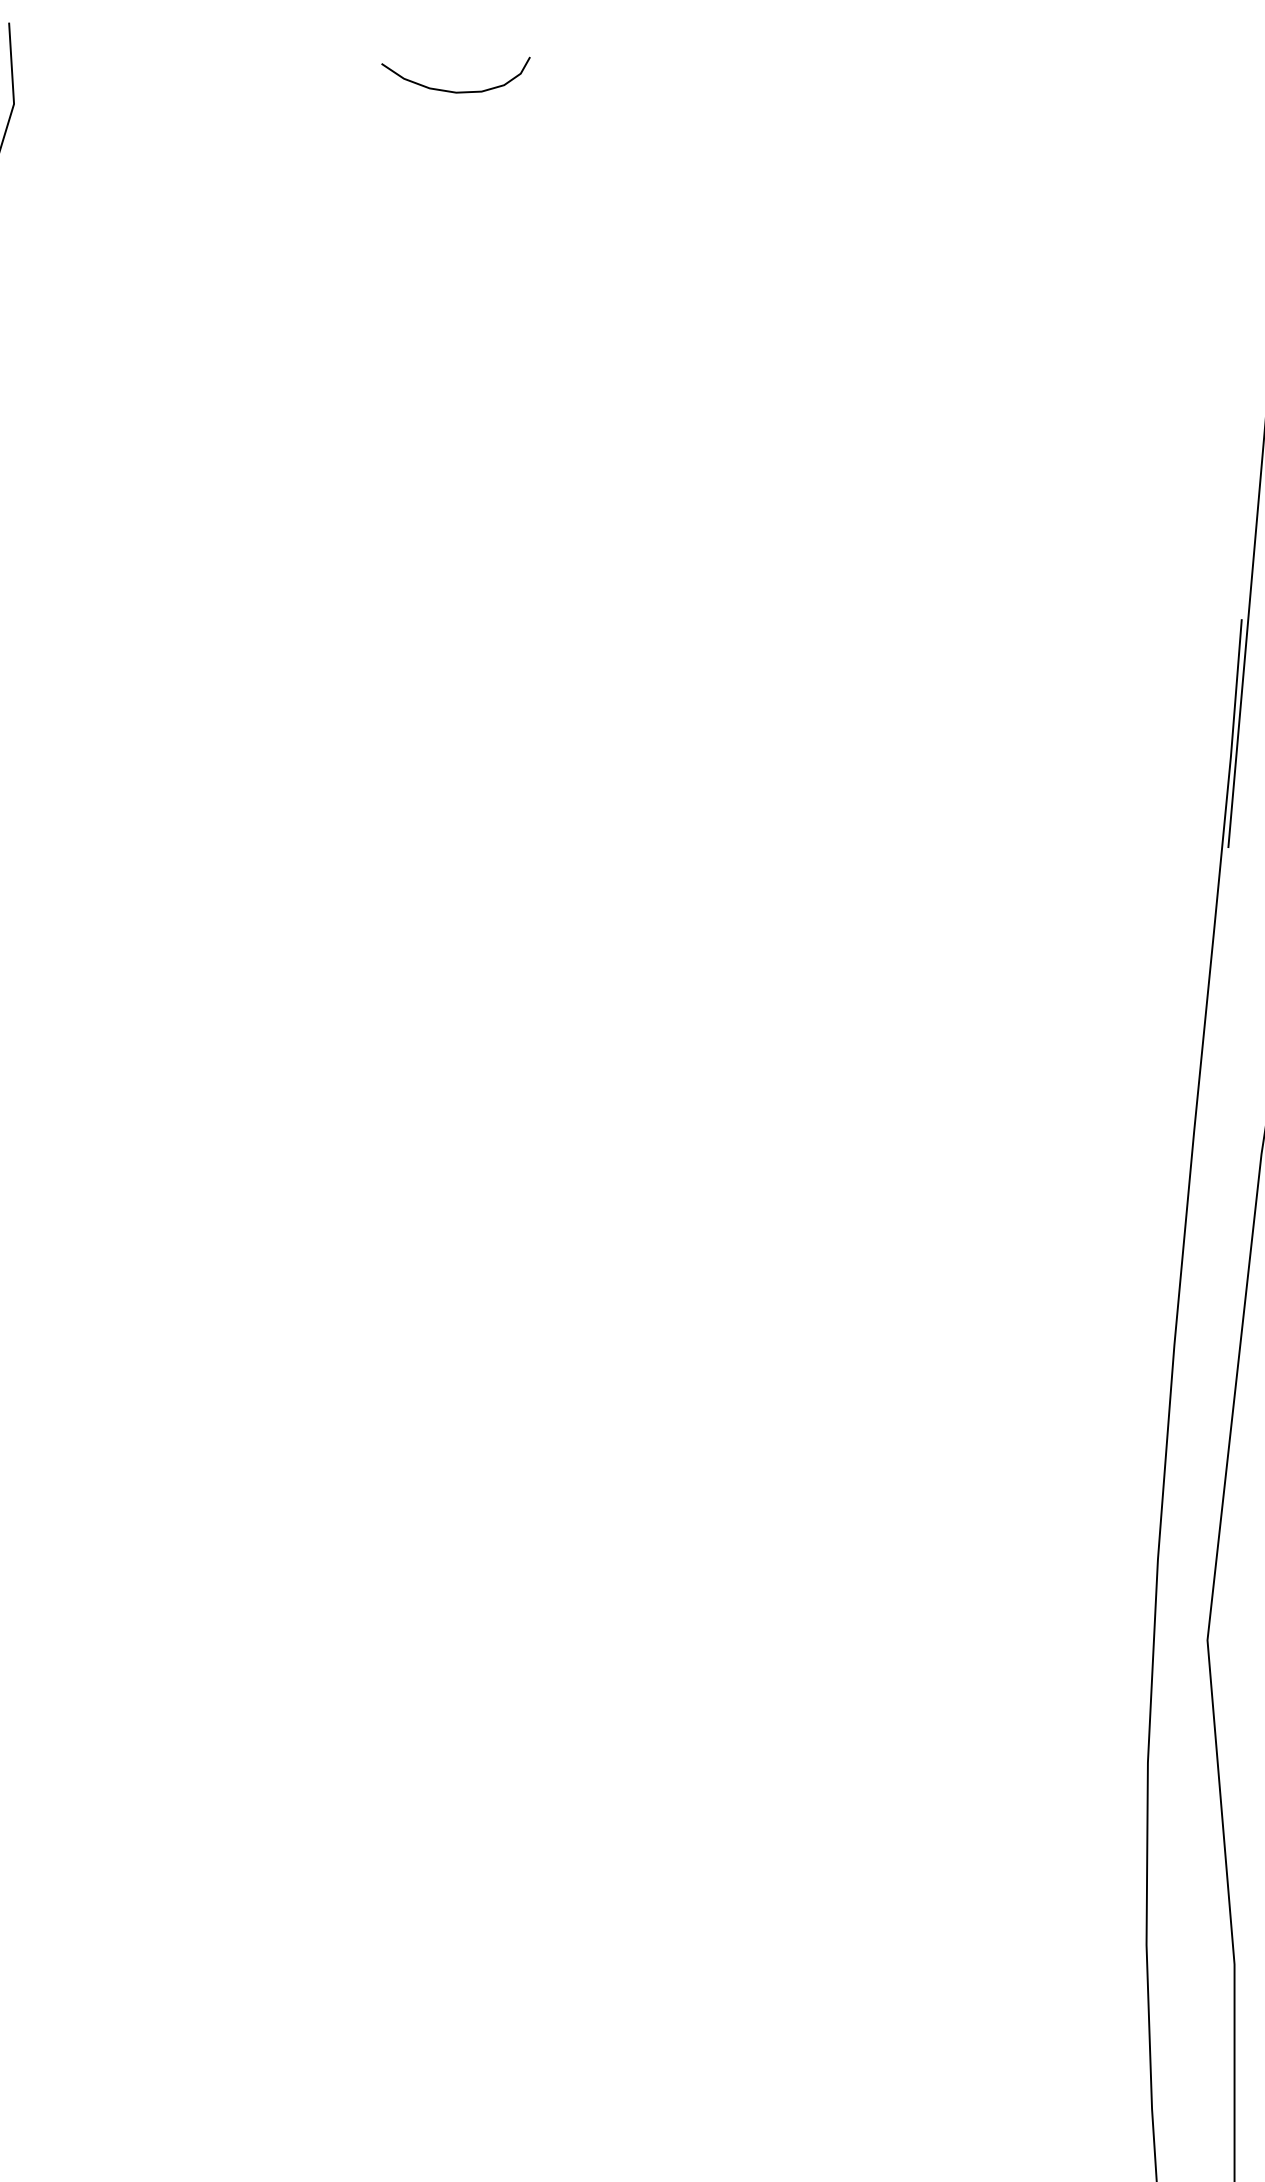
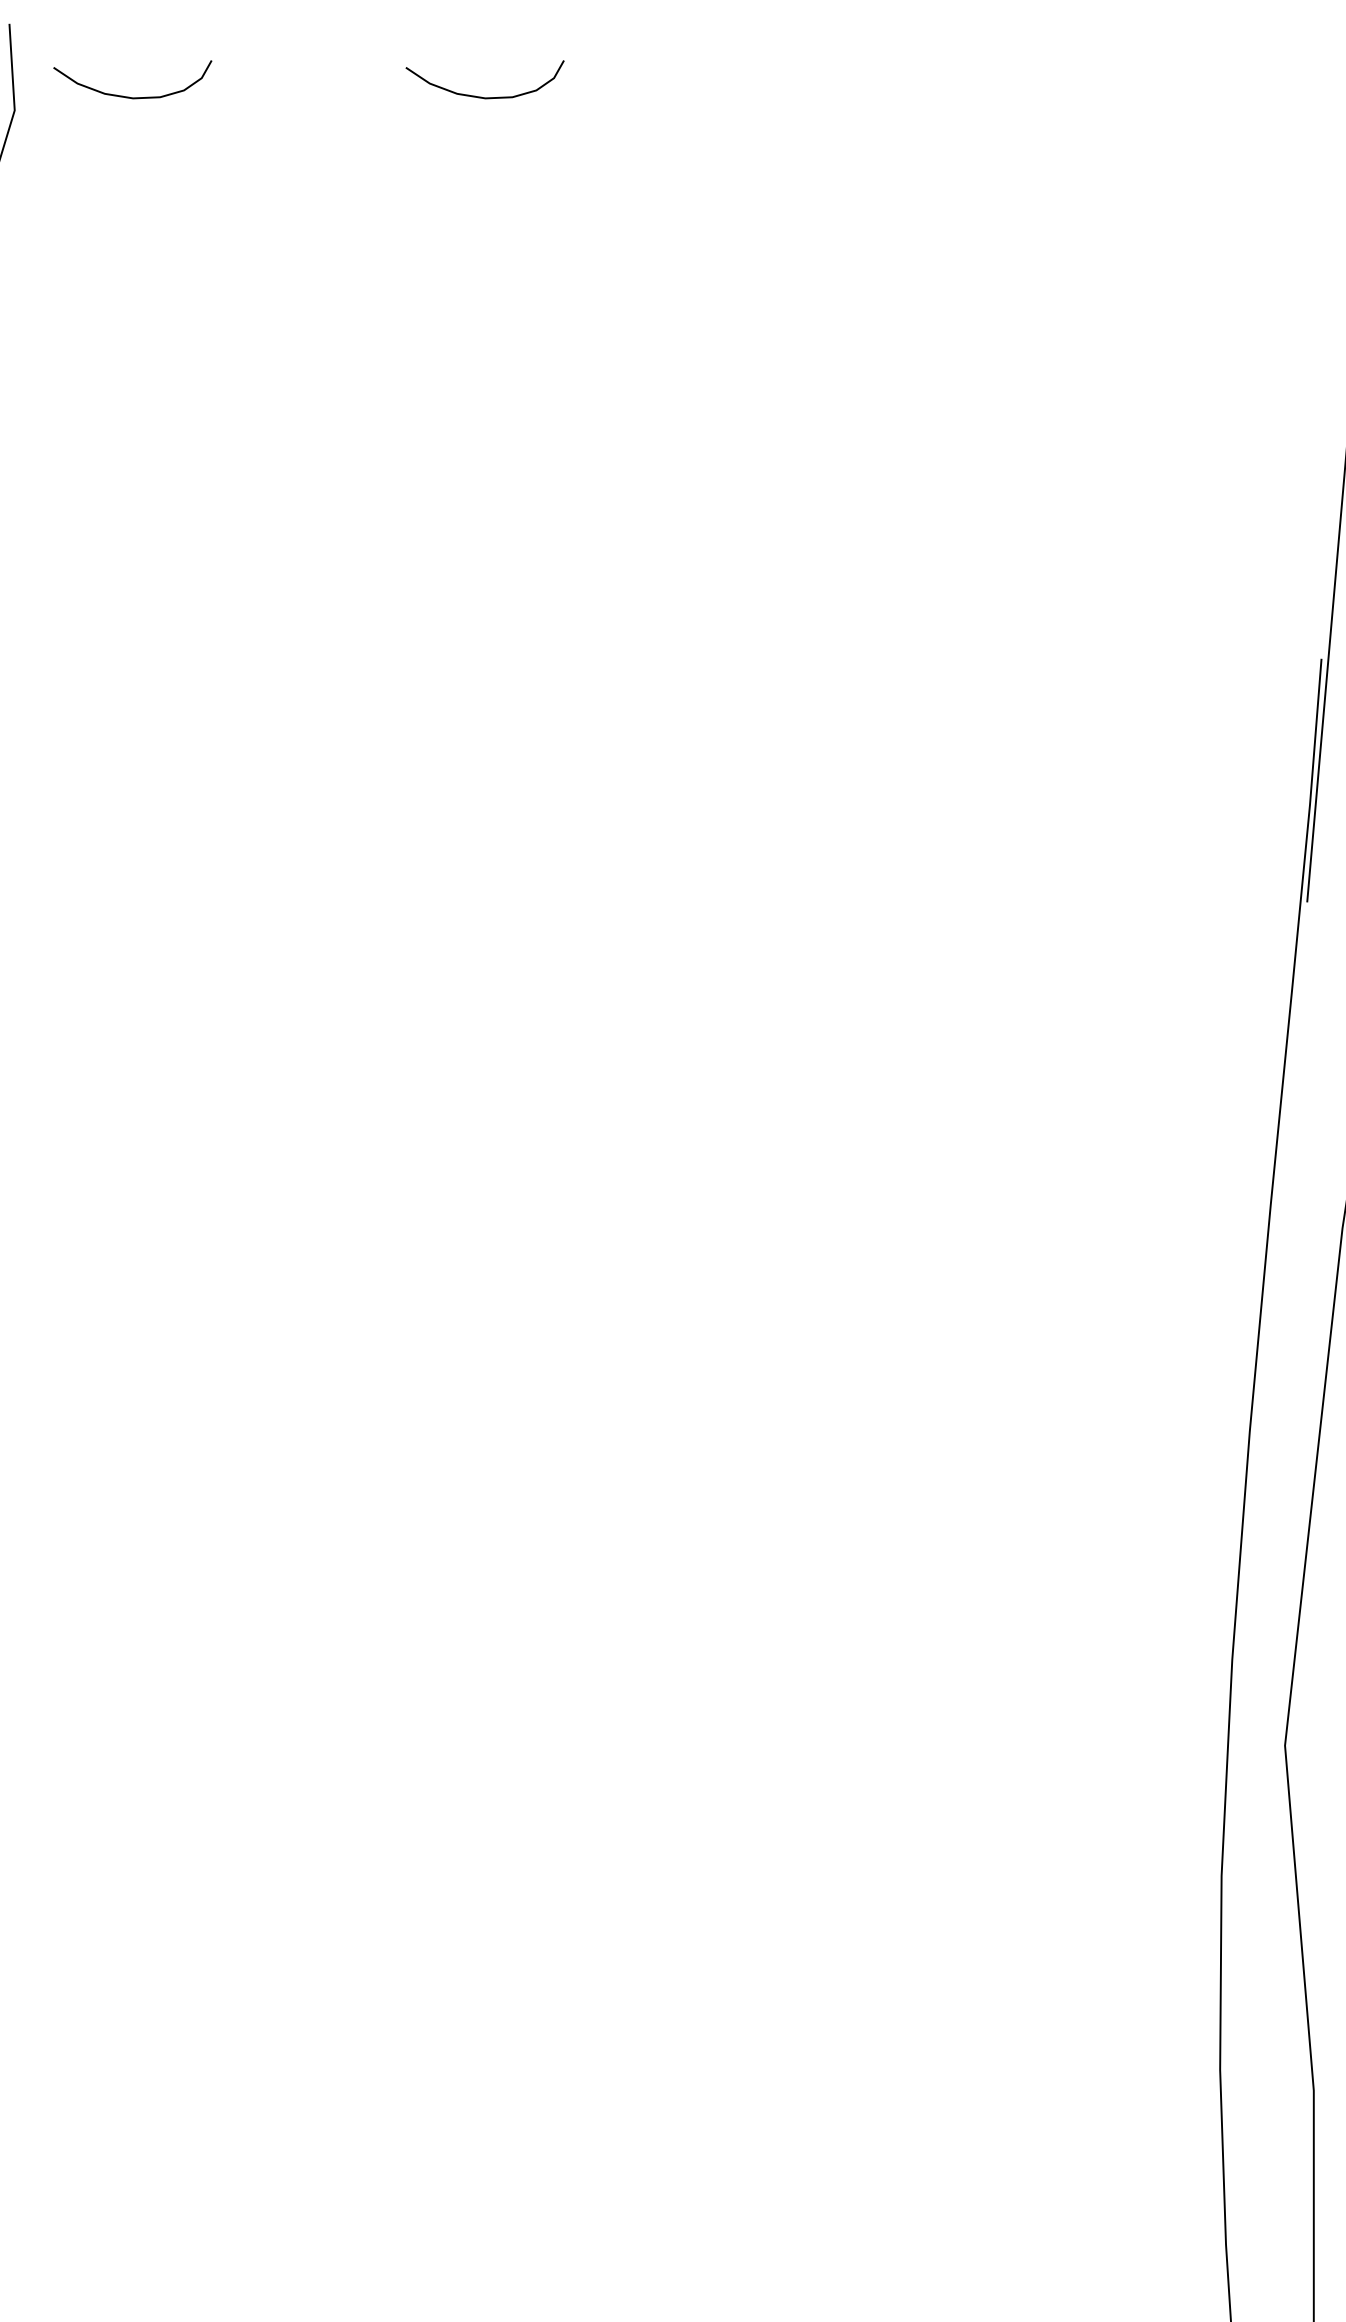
part: (119, 90) -> (126, 96), added

